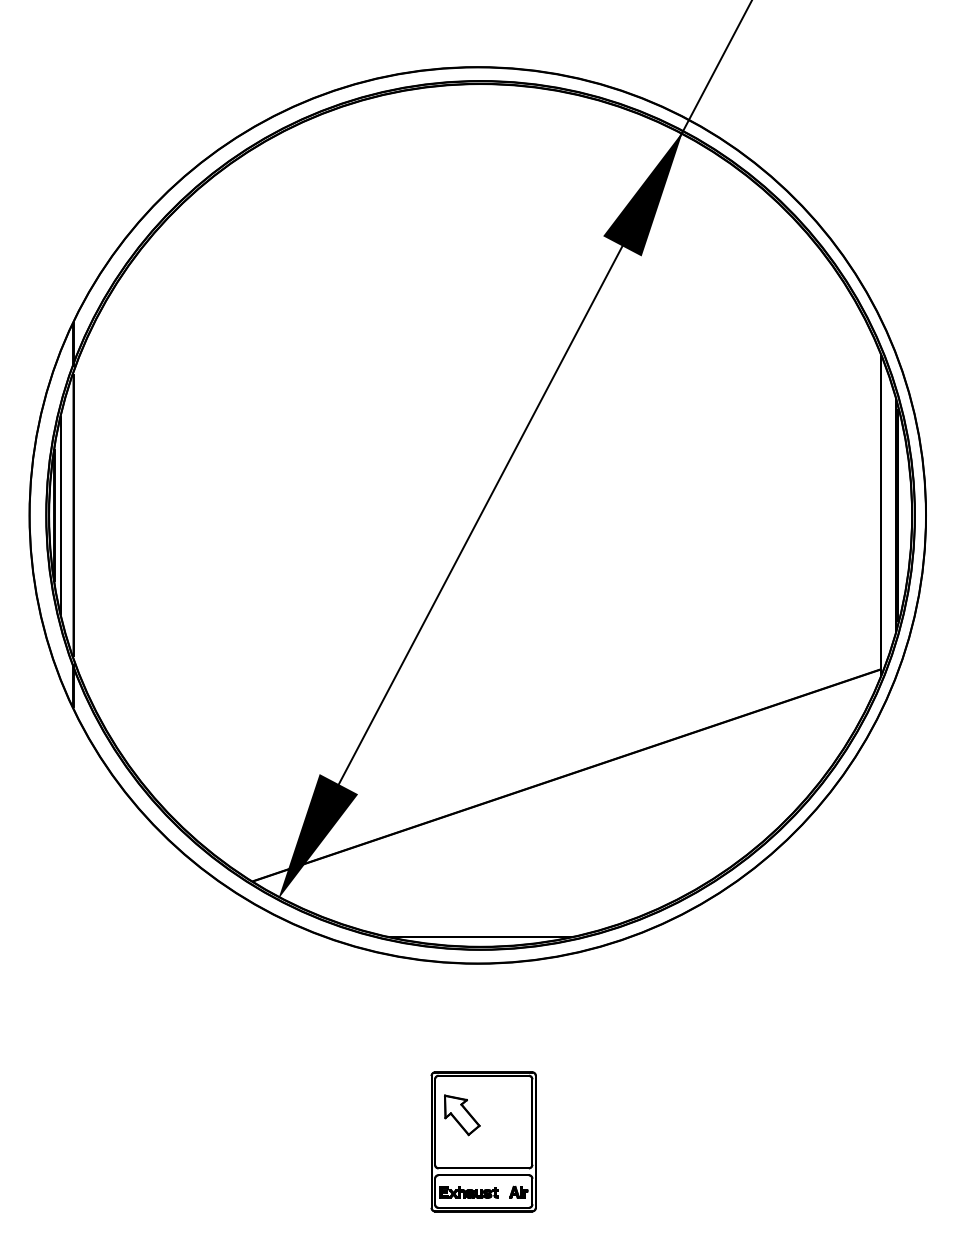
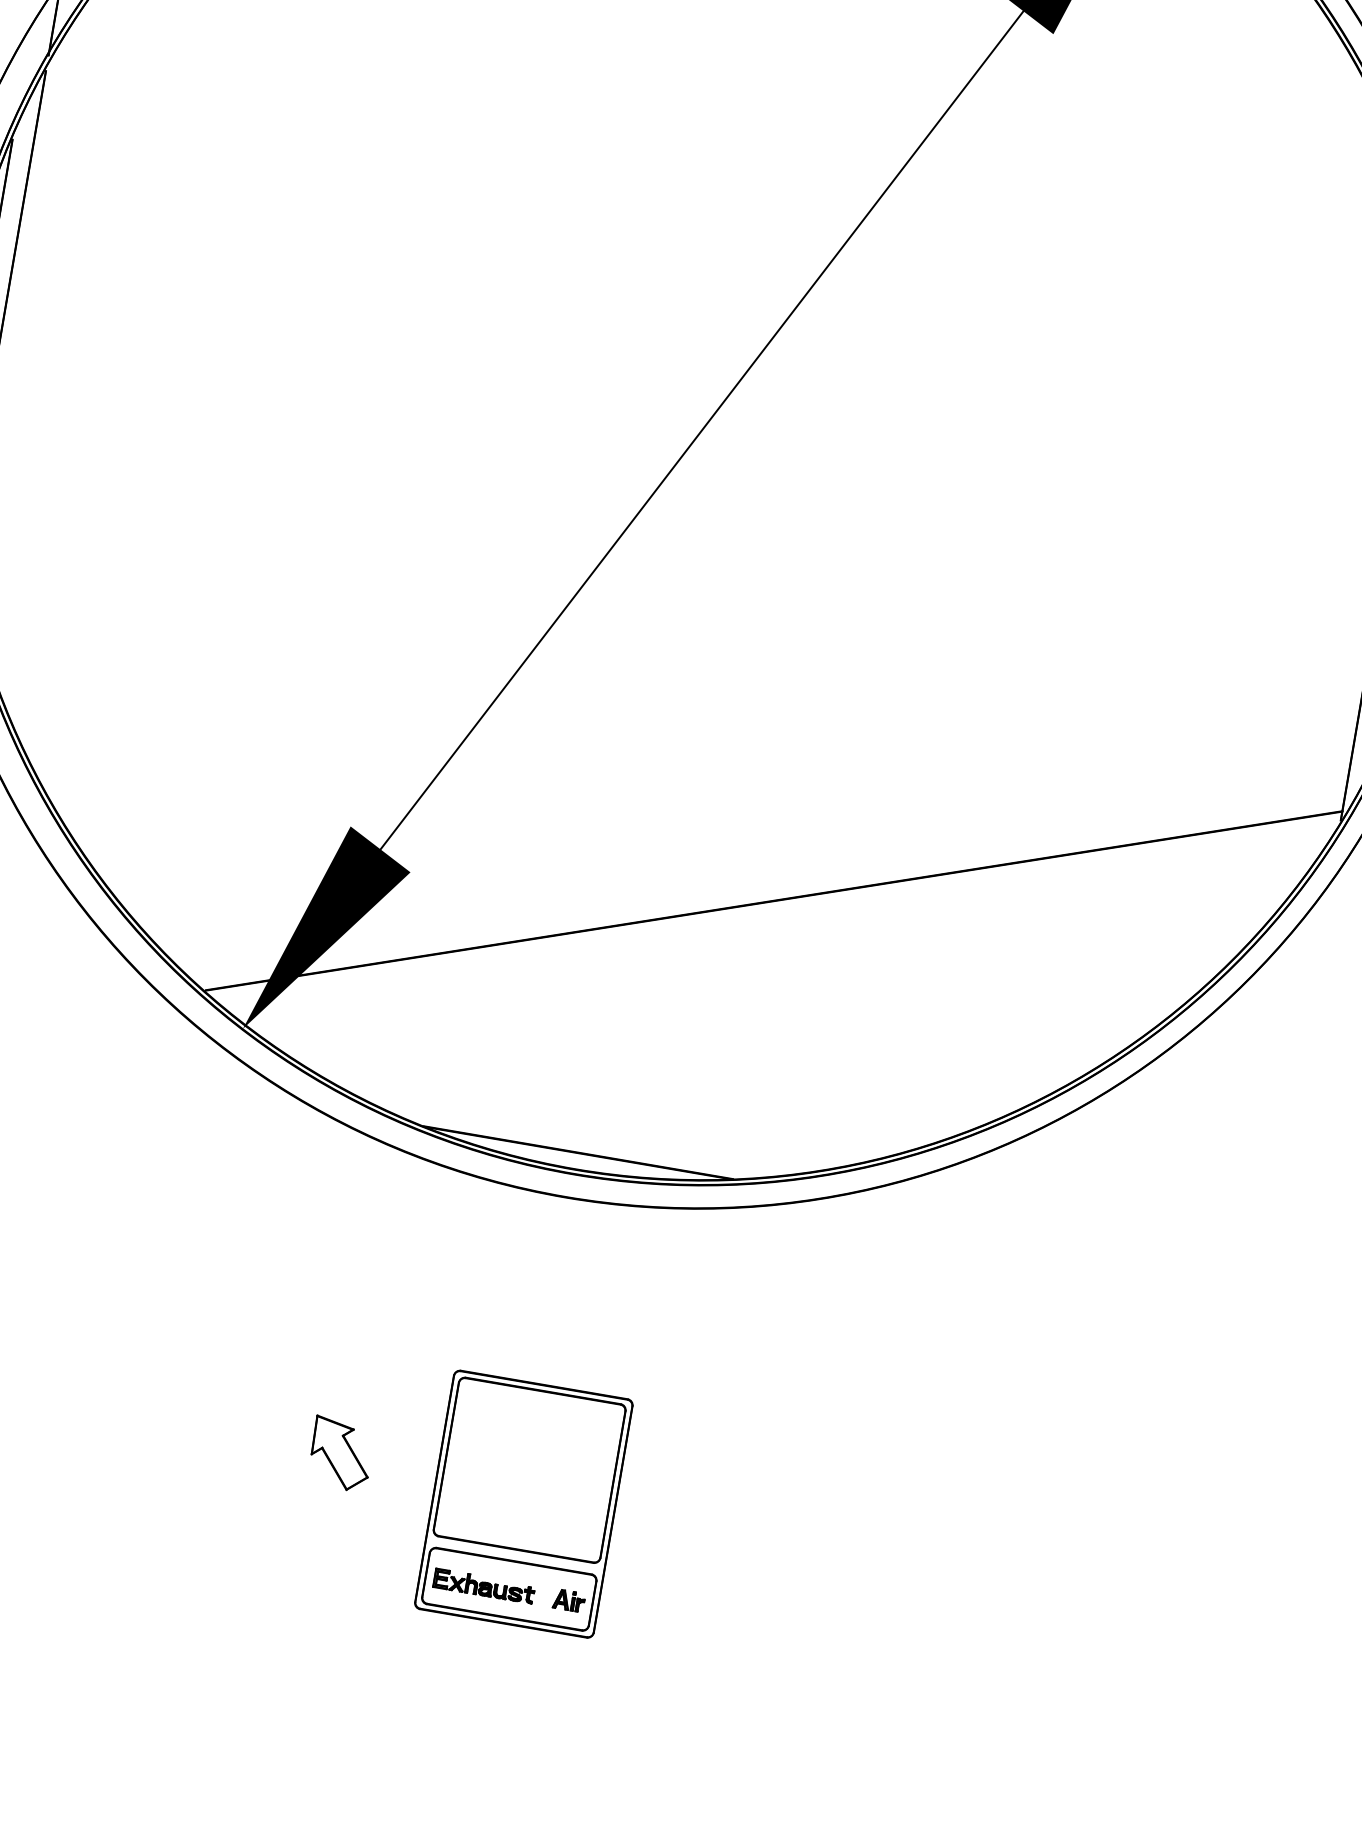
part: (462, 1115) -> (341, 1454), moved

